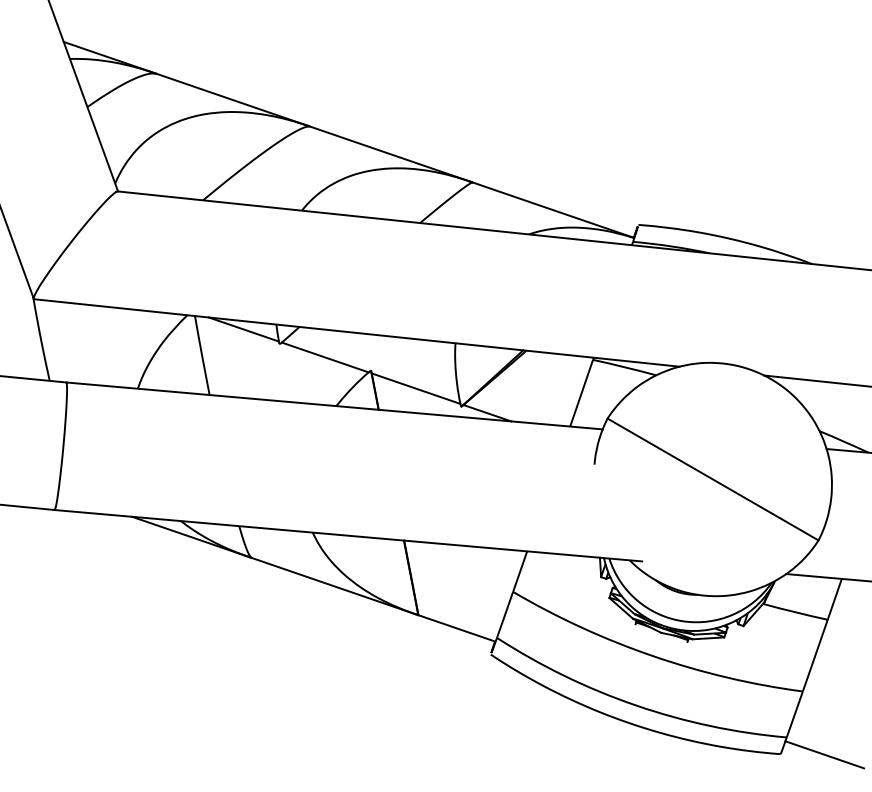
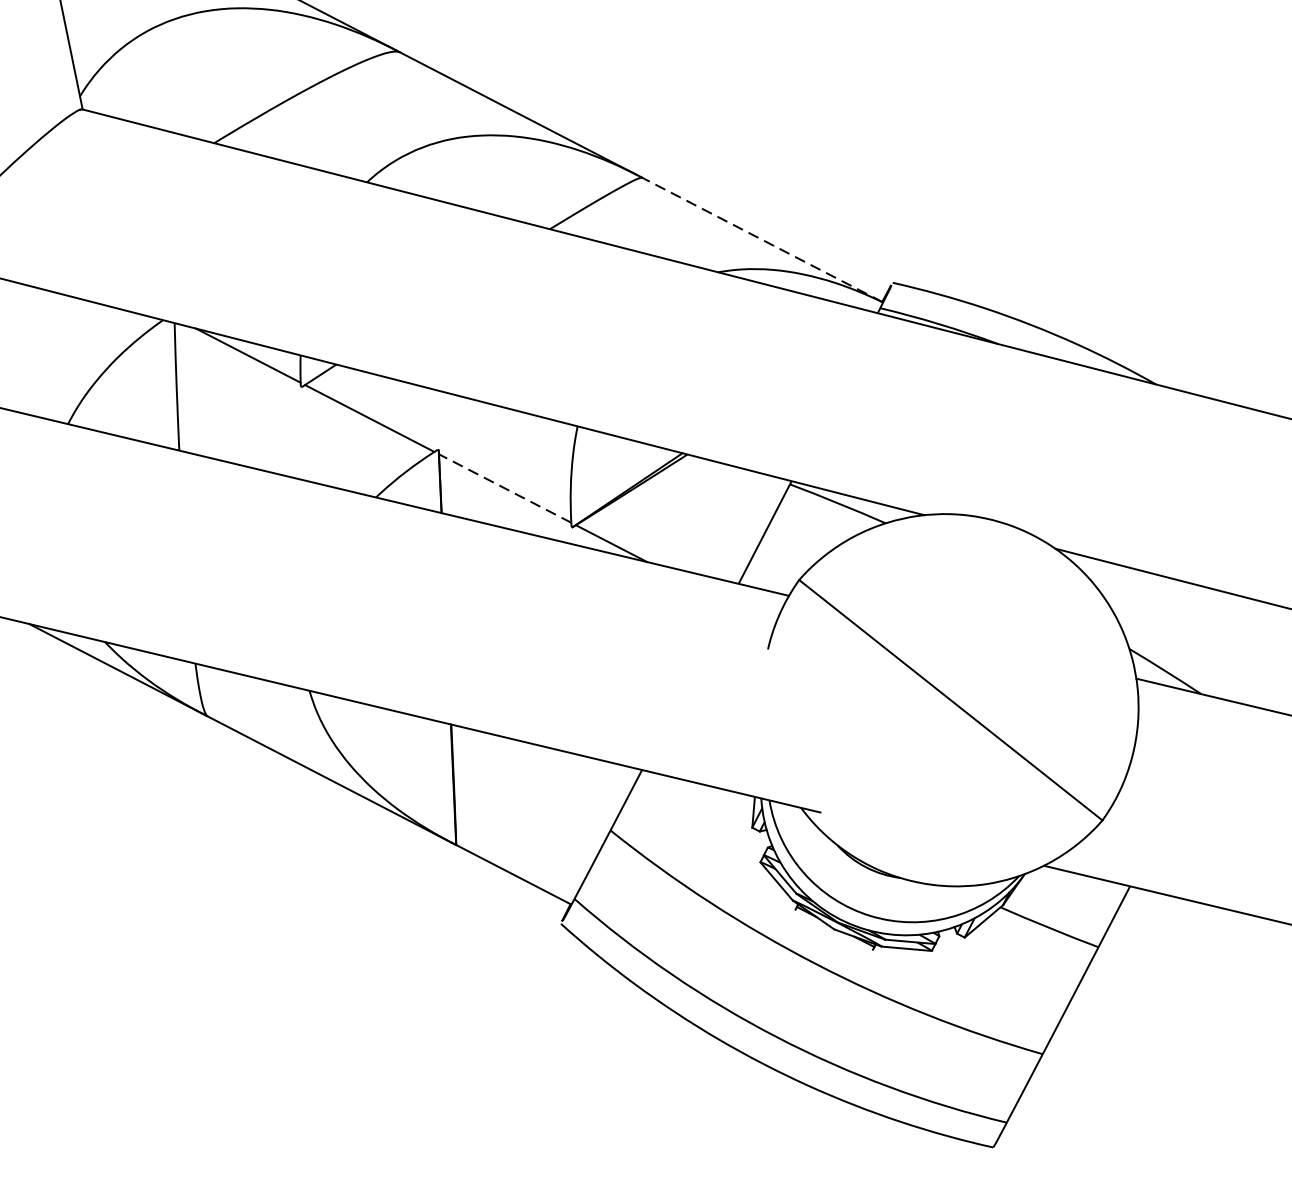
line: (552, 209) -> (761, 238), solid -> dashed
line: (416, 388) -> (505, 488), solid -> dashed
line: (824, 754) -> (1062, 1158), removed

